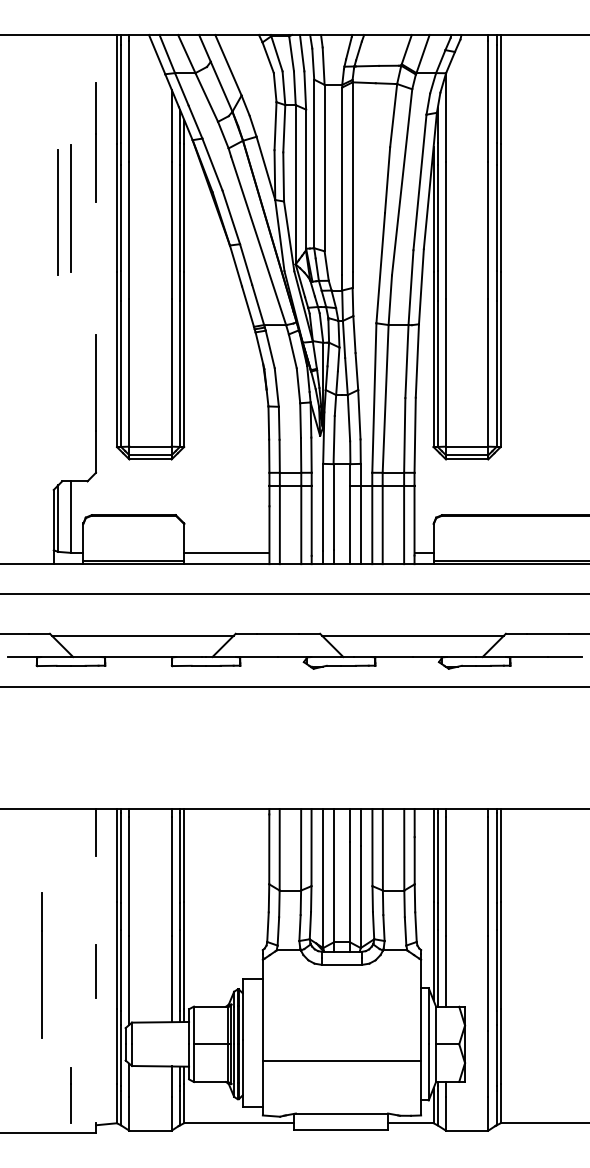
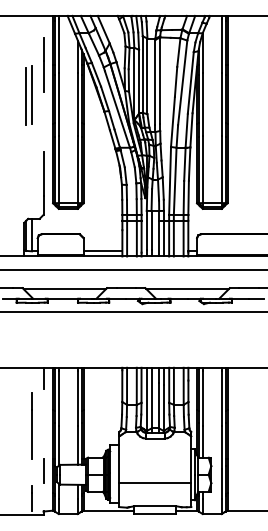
line: (40, 964) -> (31, 425), moved
line: (95, 971) -> (43, 470), moved

